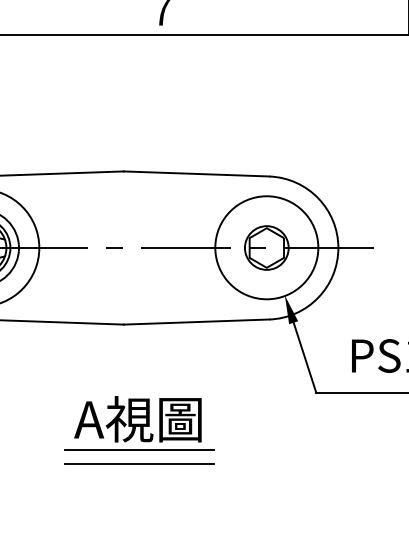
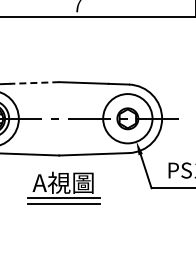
line: (71, 174) -> (34, 83), solid -> dashed
part: (138, 428) -> (63, 187), moved

